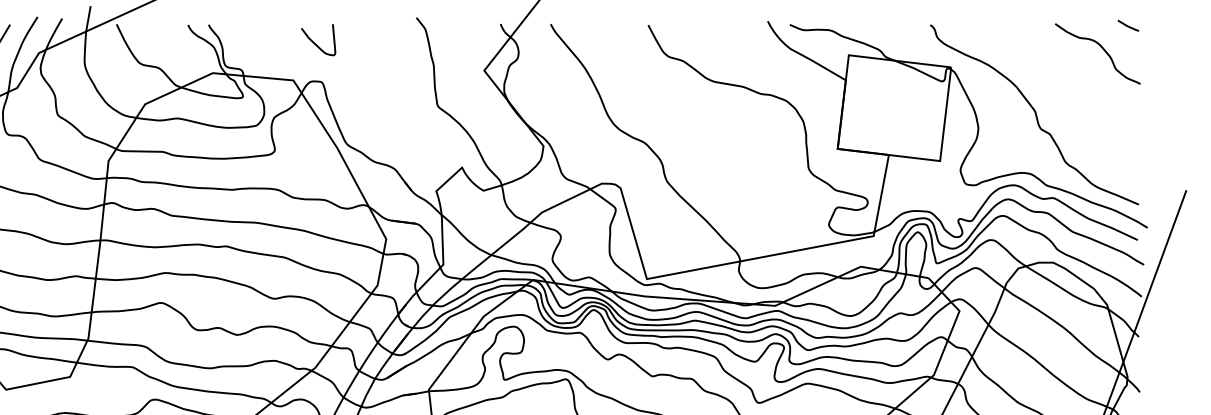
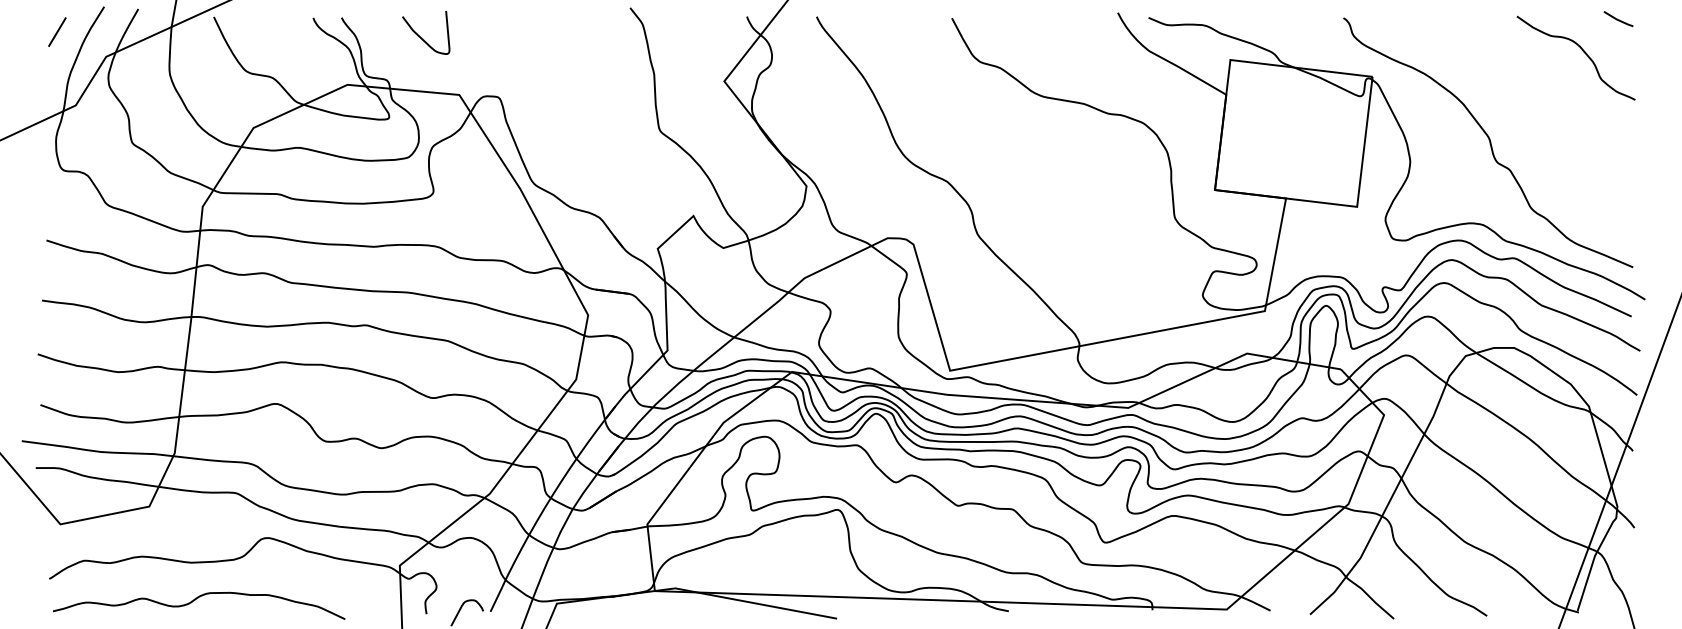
curve: (315, 43) -> (421, 37), moved

